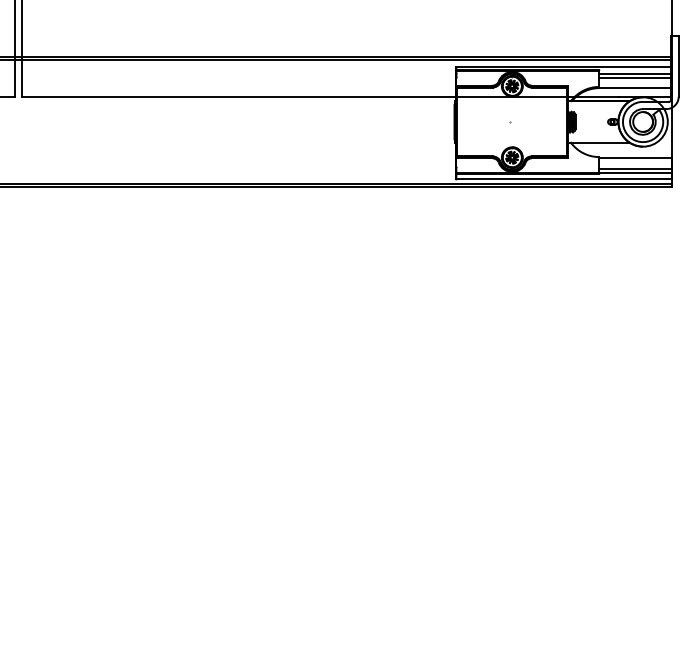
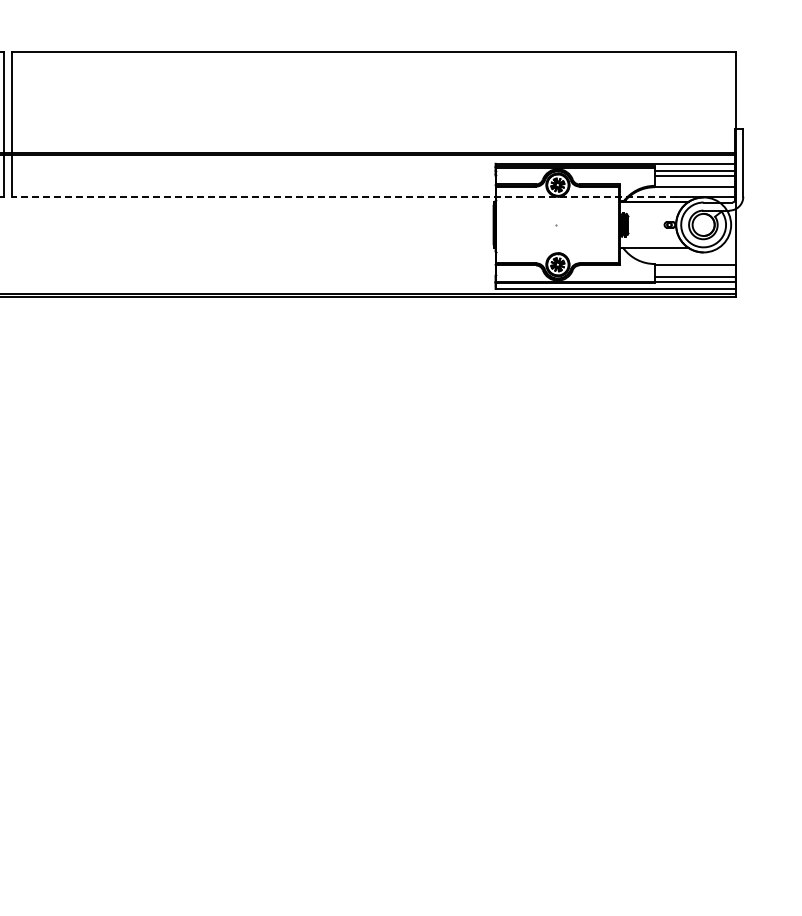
line: (319, 96) -> (343, 196), solid -> dashed

